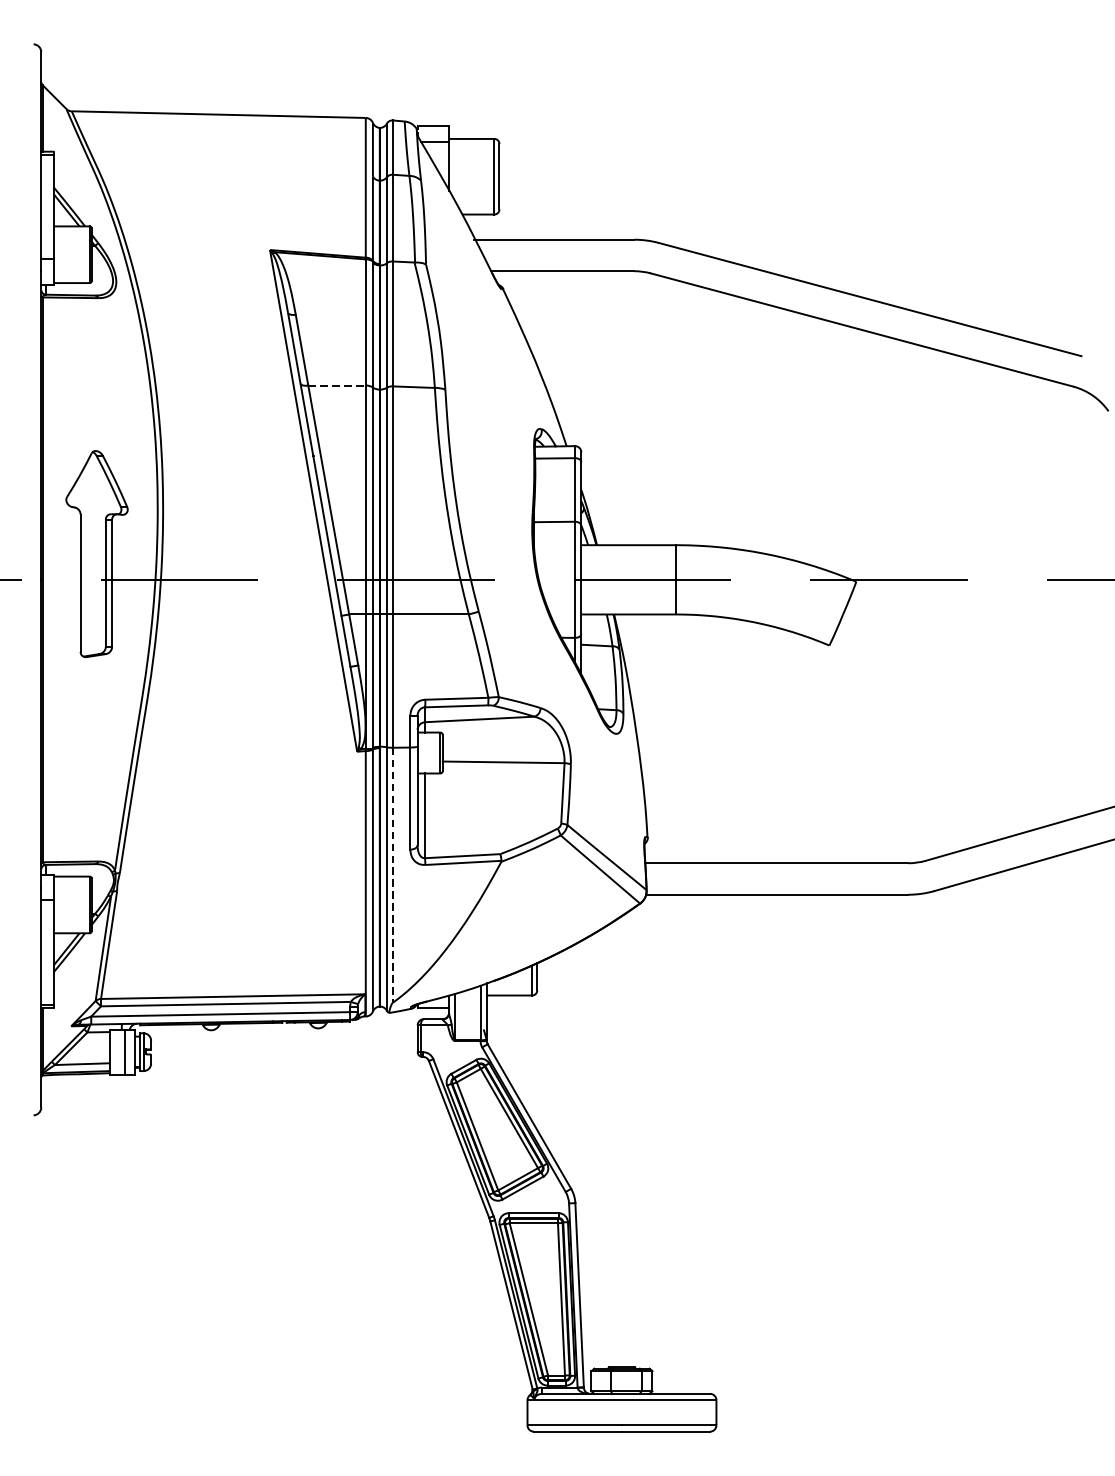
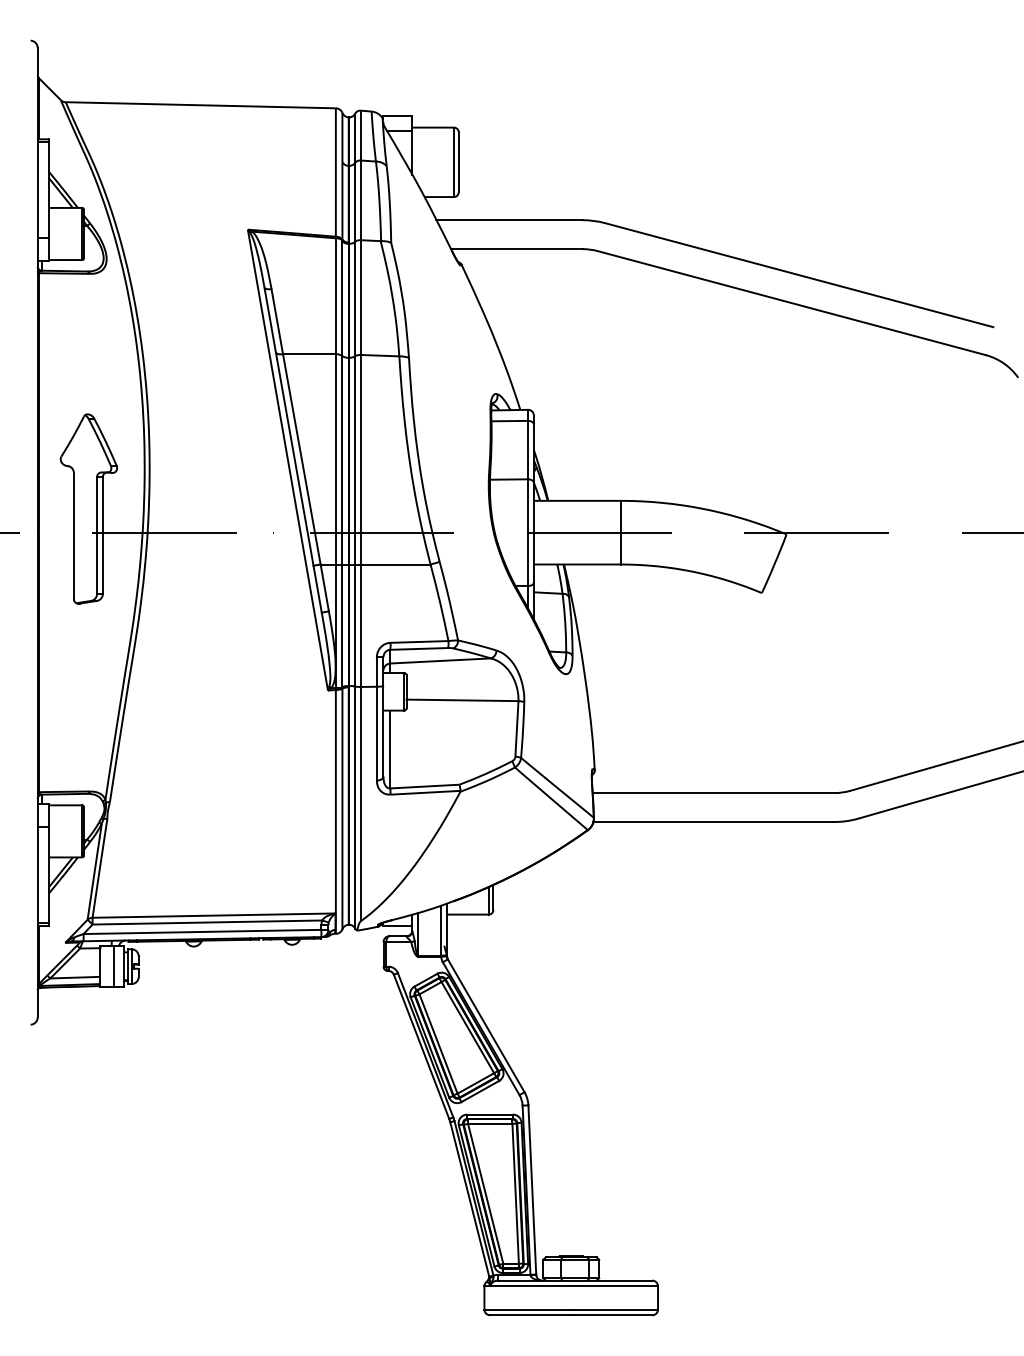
line: (337, 385) -> (309, 354), dashed -> solid
line: (392, 875) -> (360, 804), dashed -> solid

